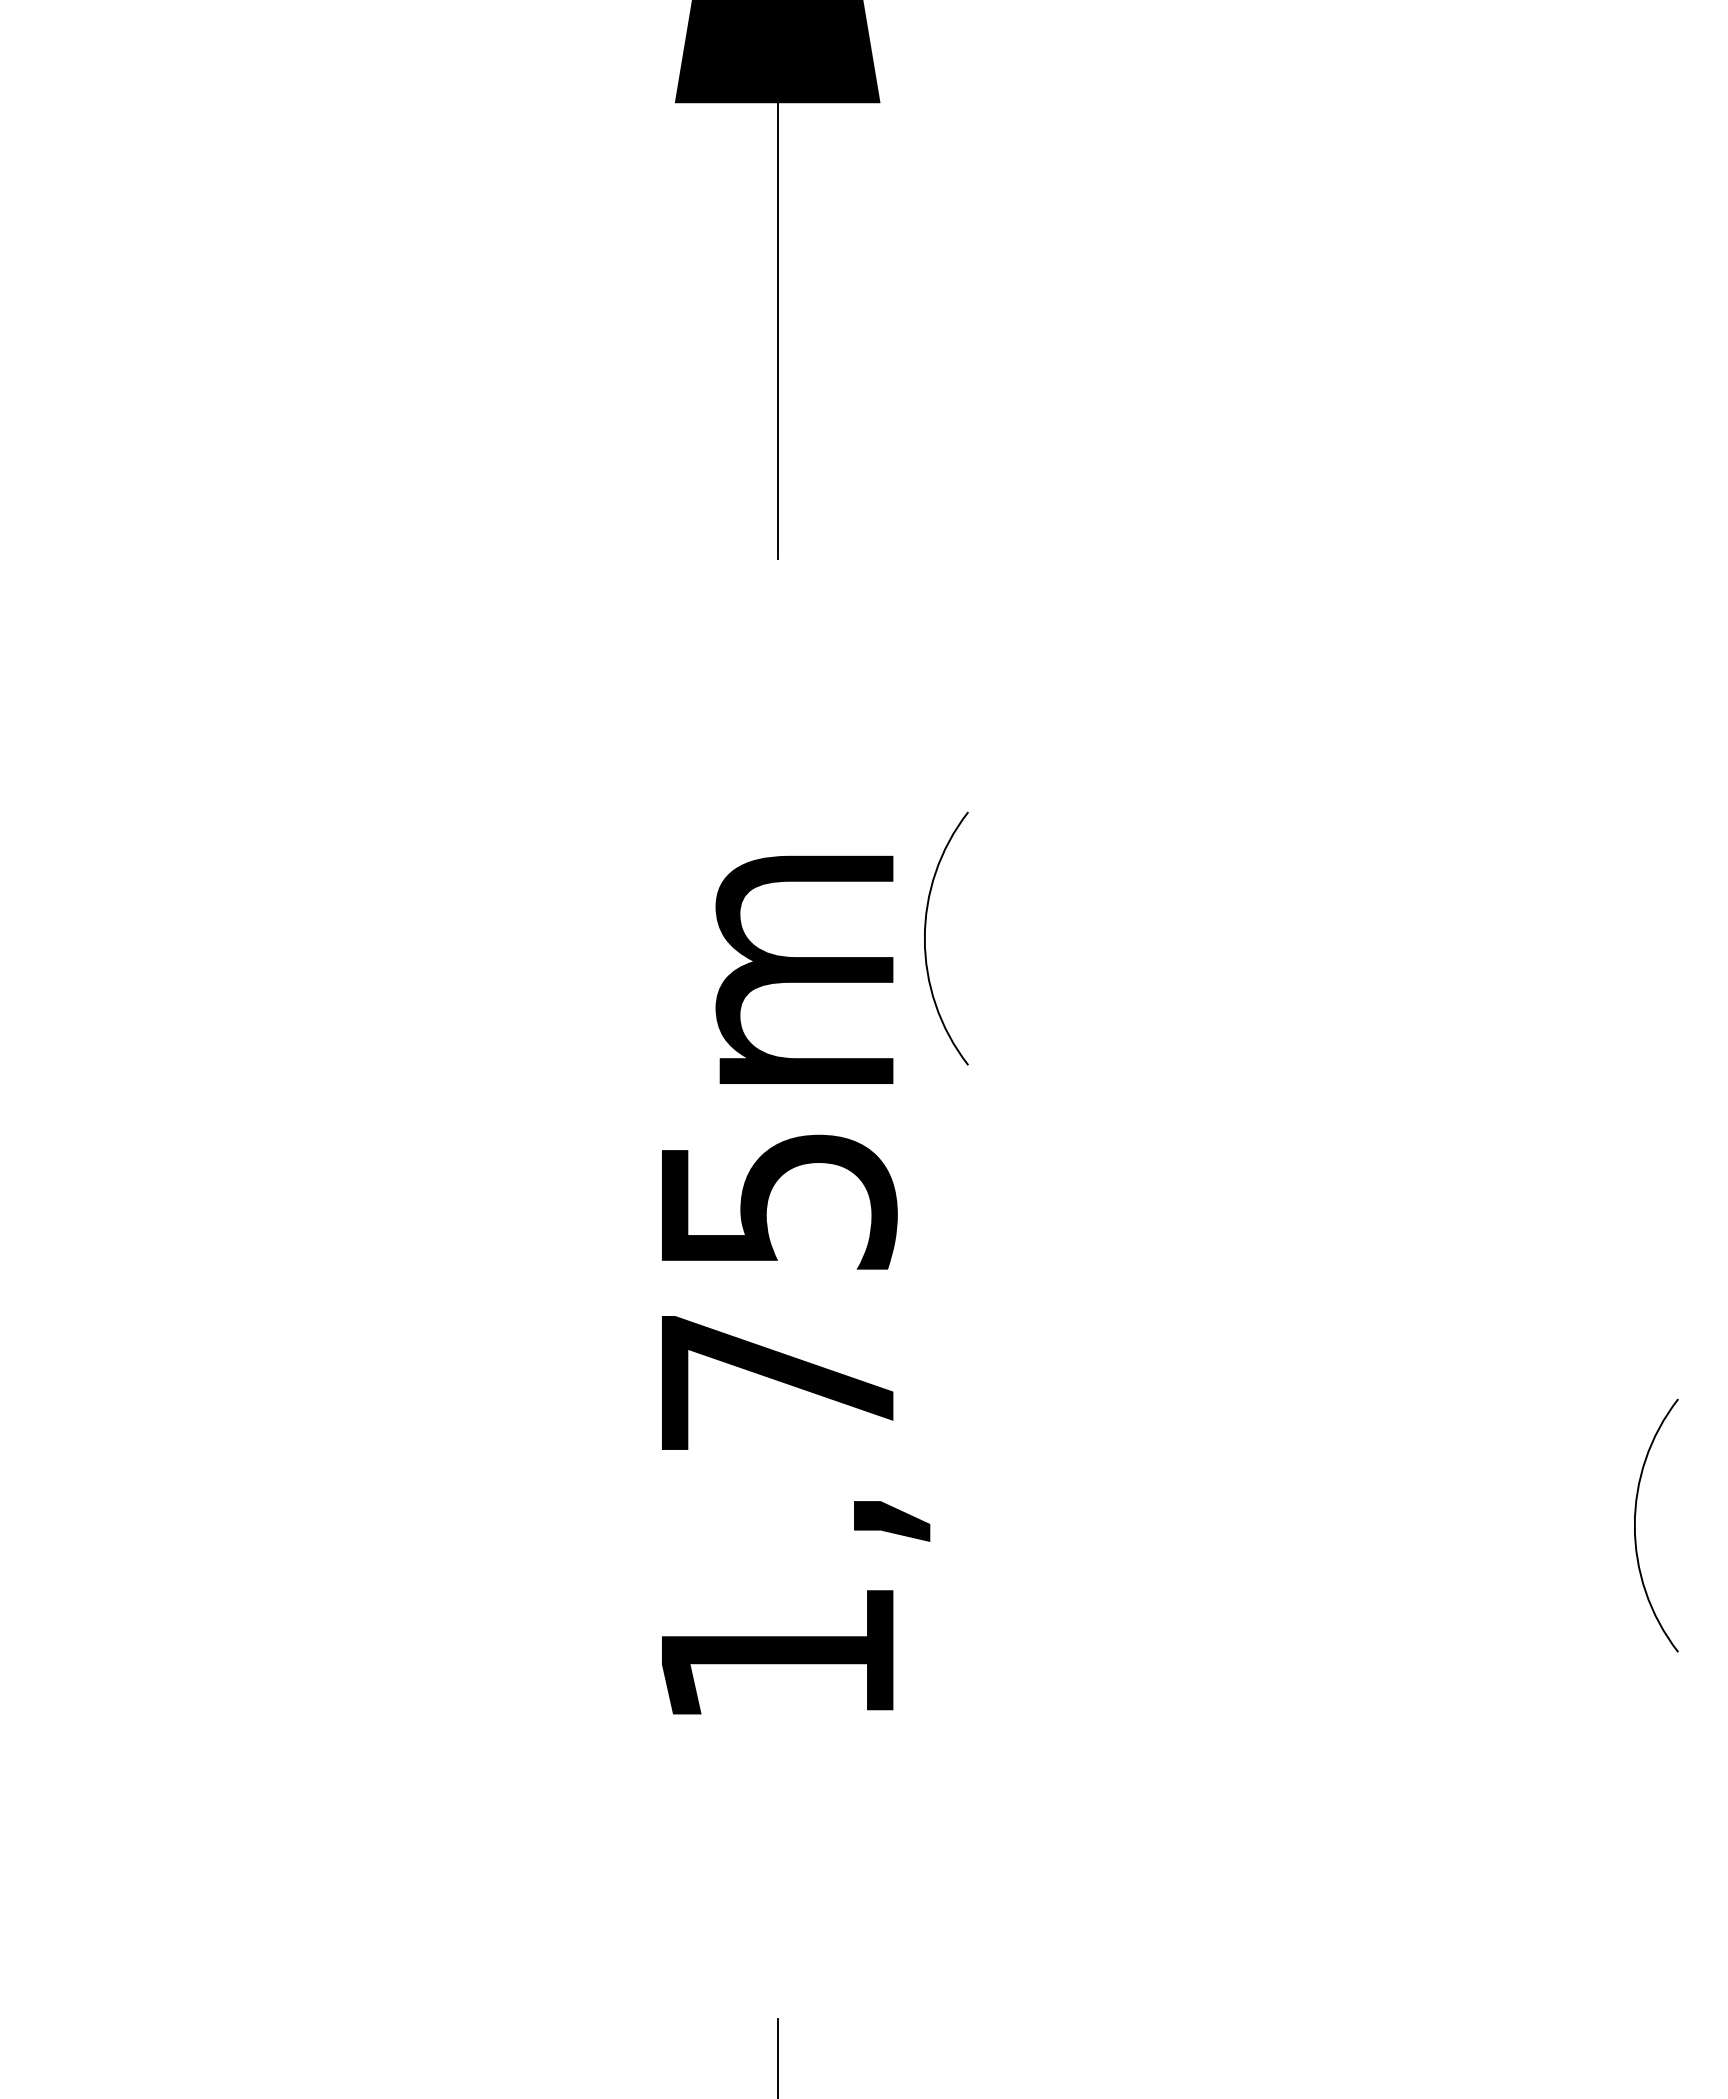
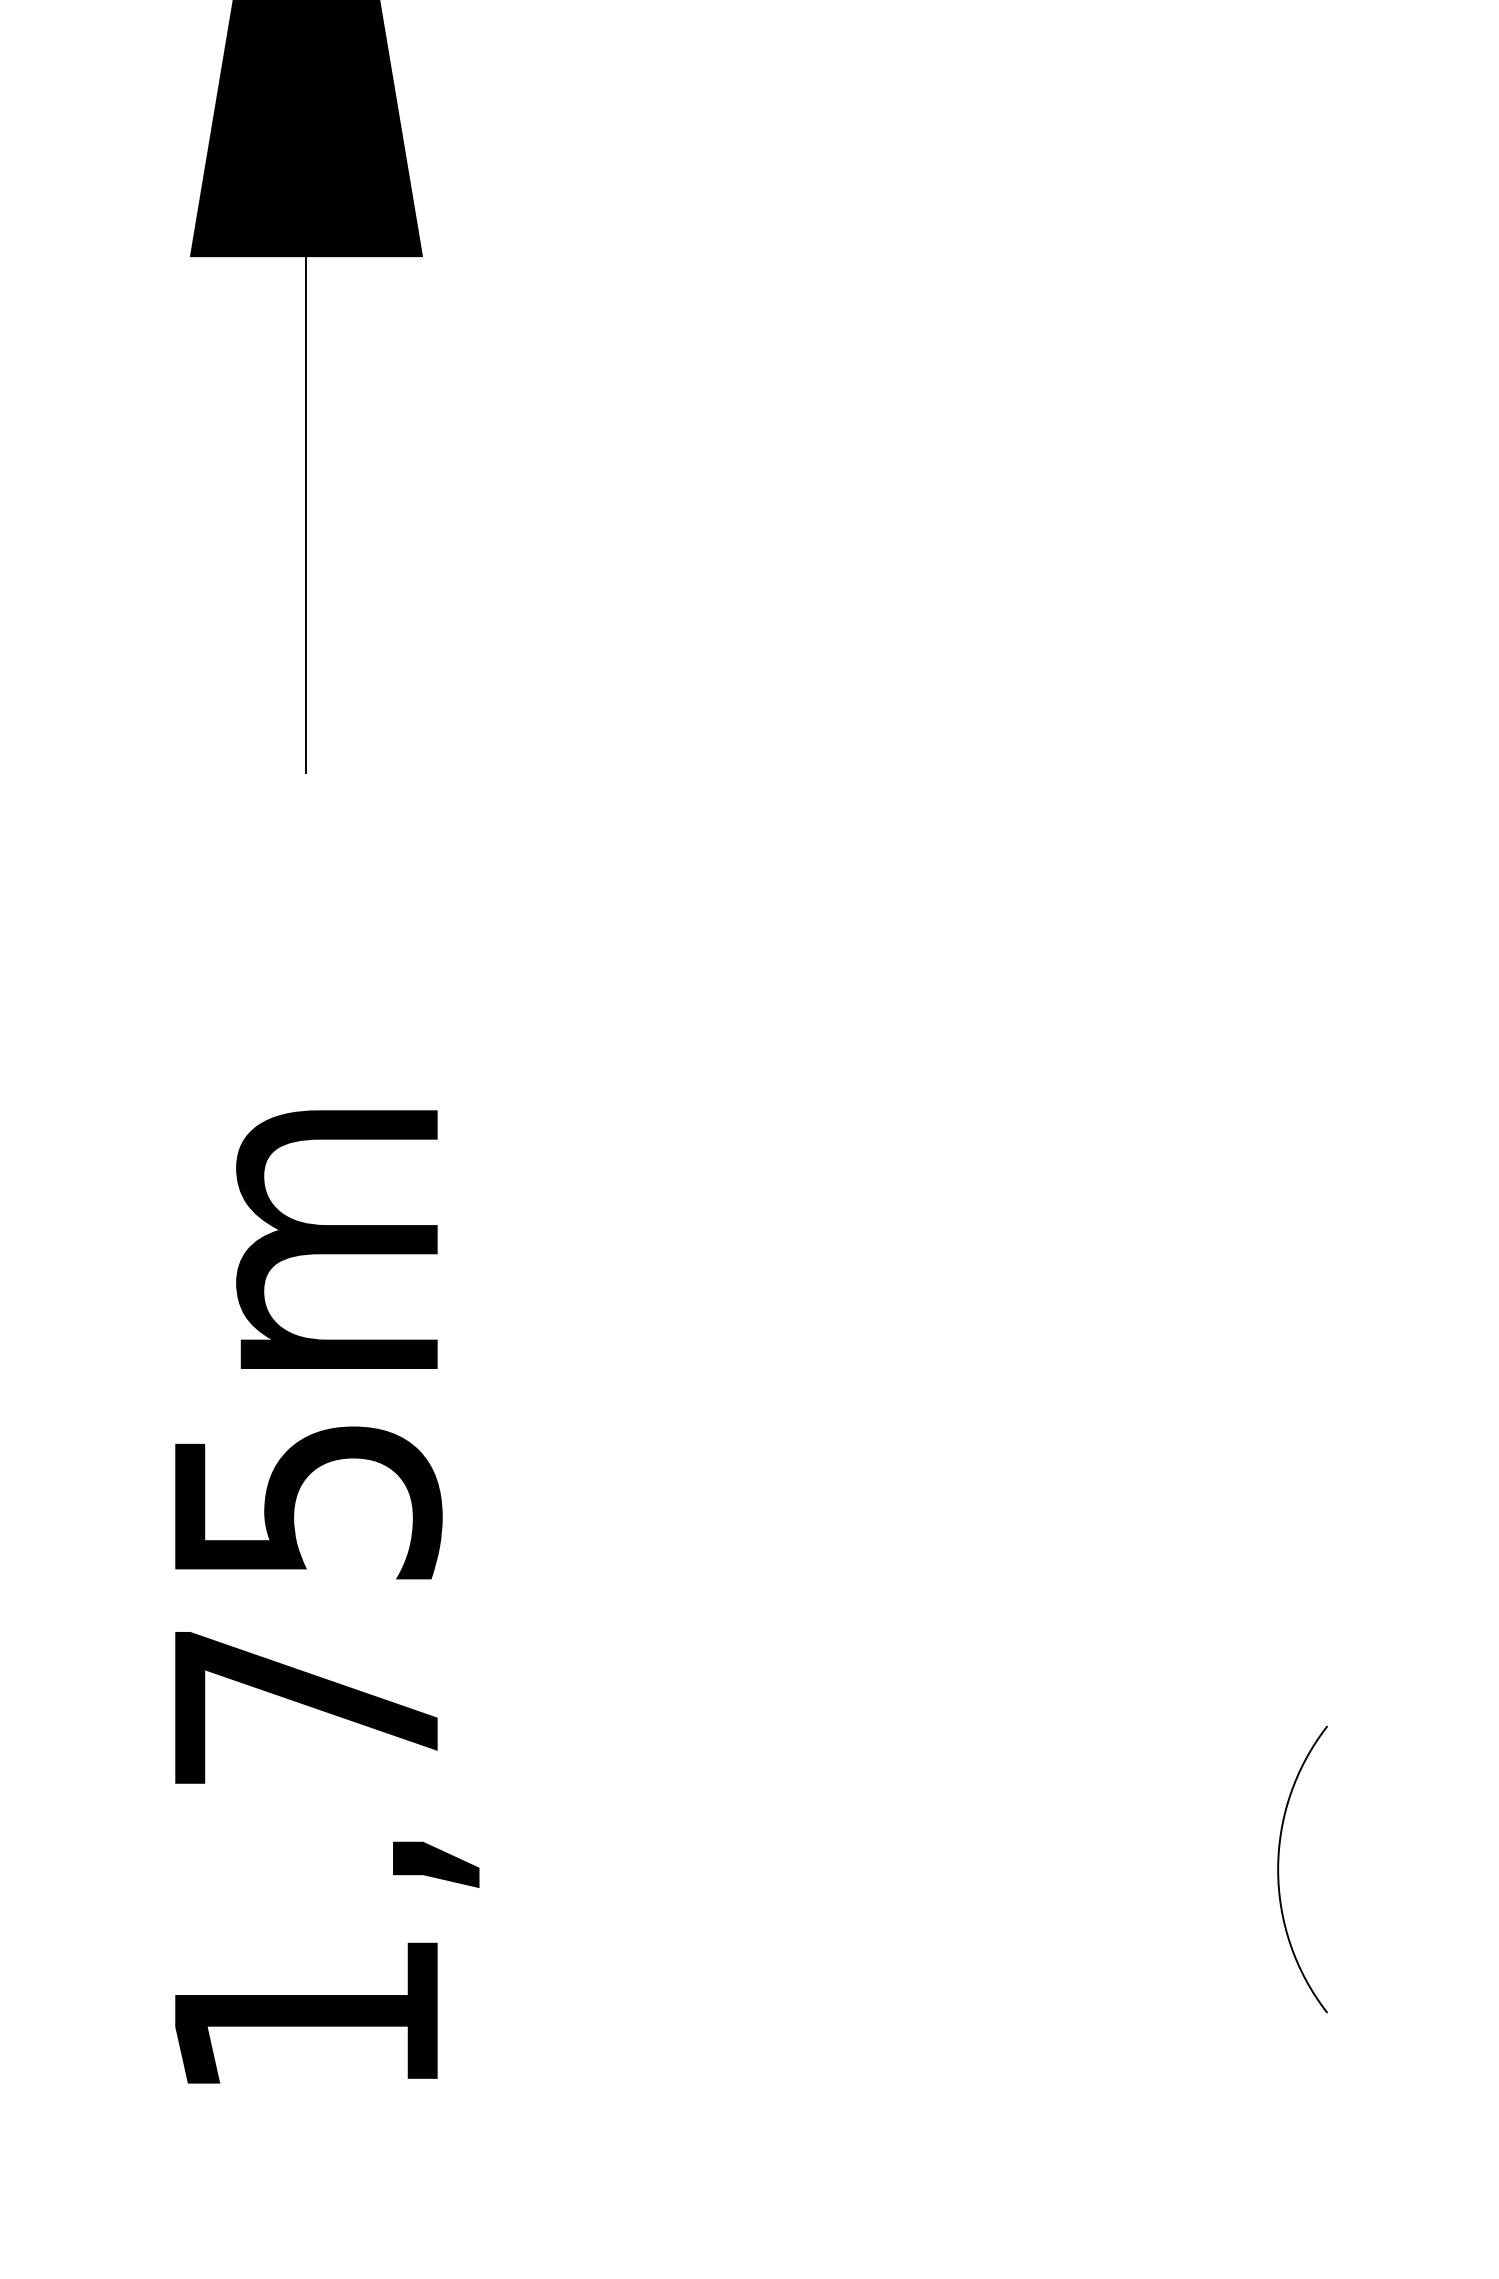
arc: (925, 938) -> (474, 1204), removed

